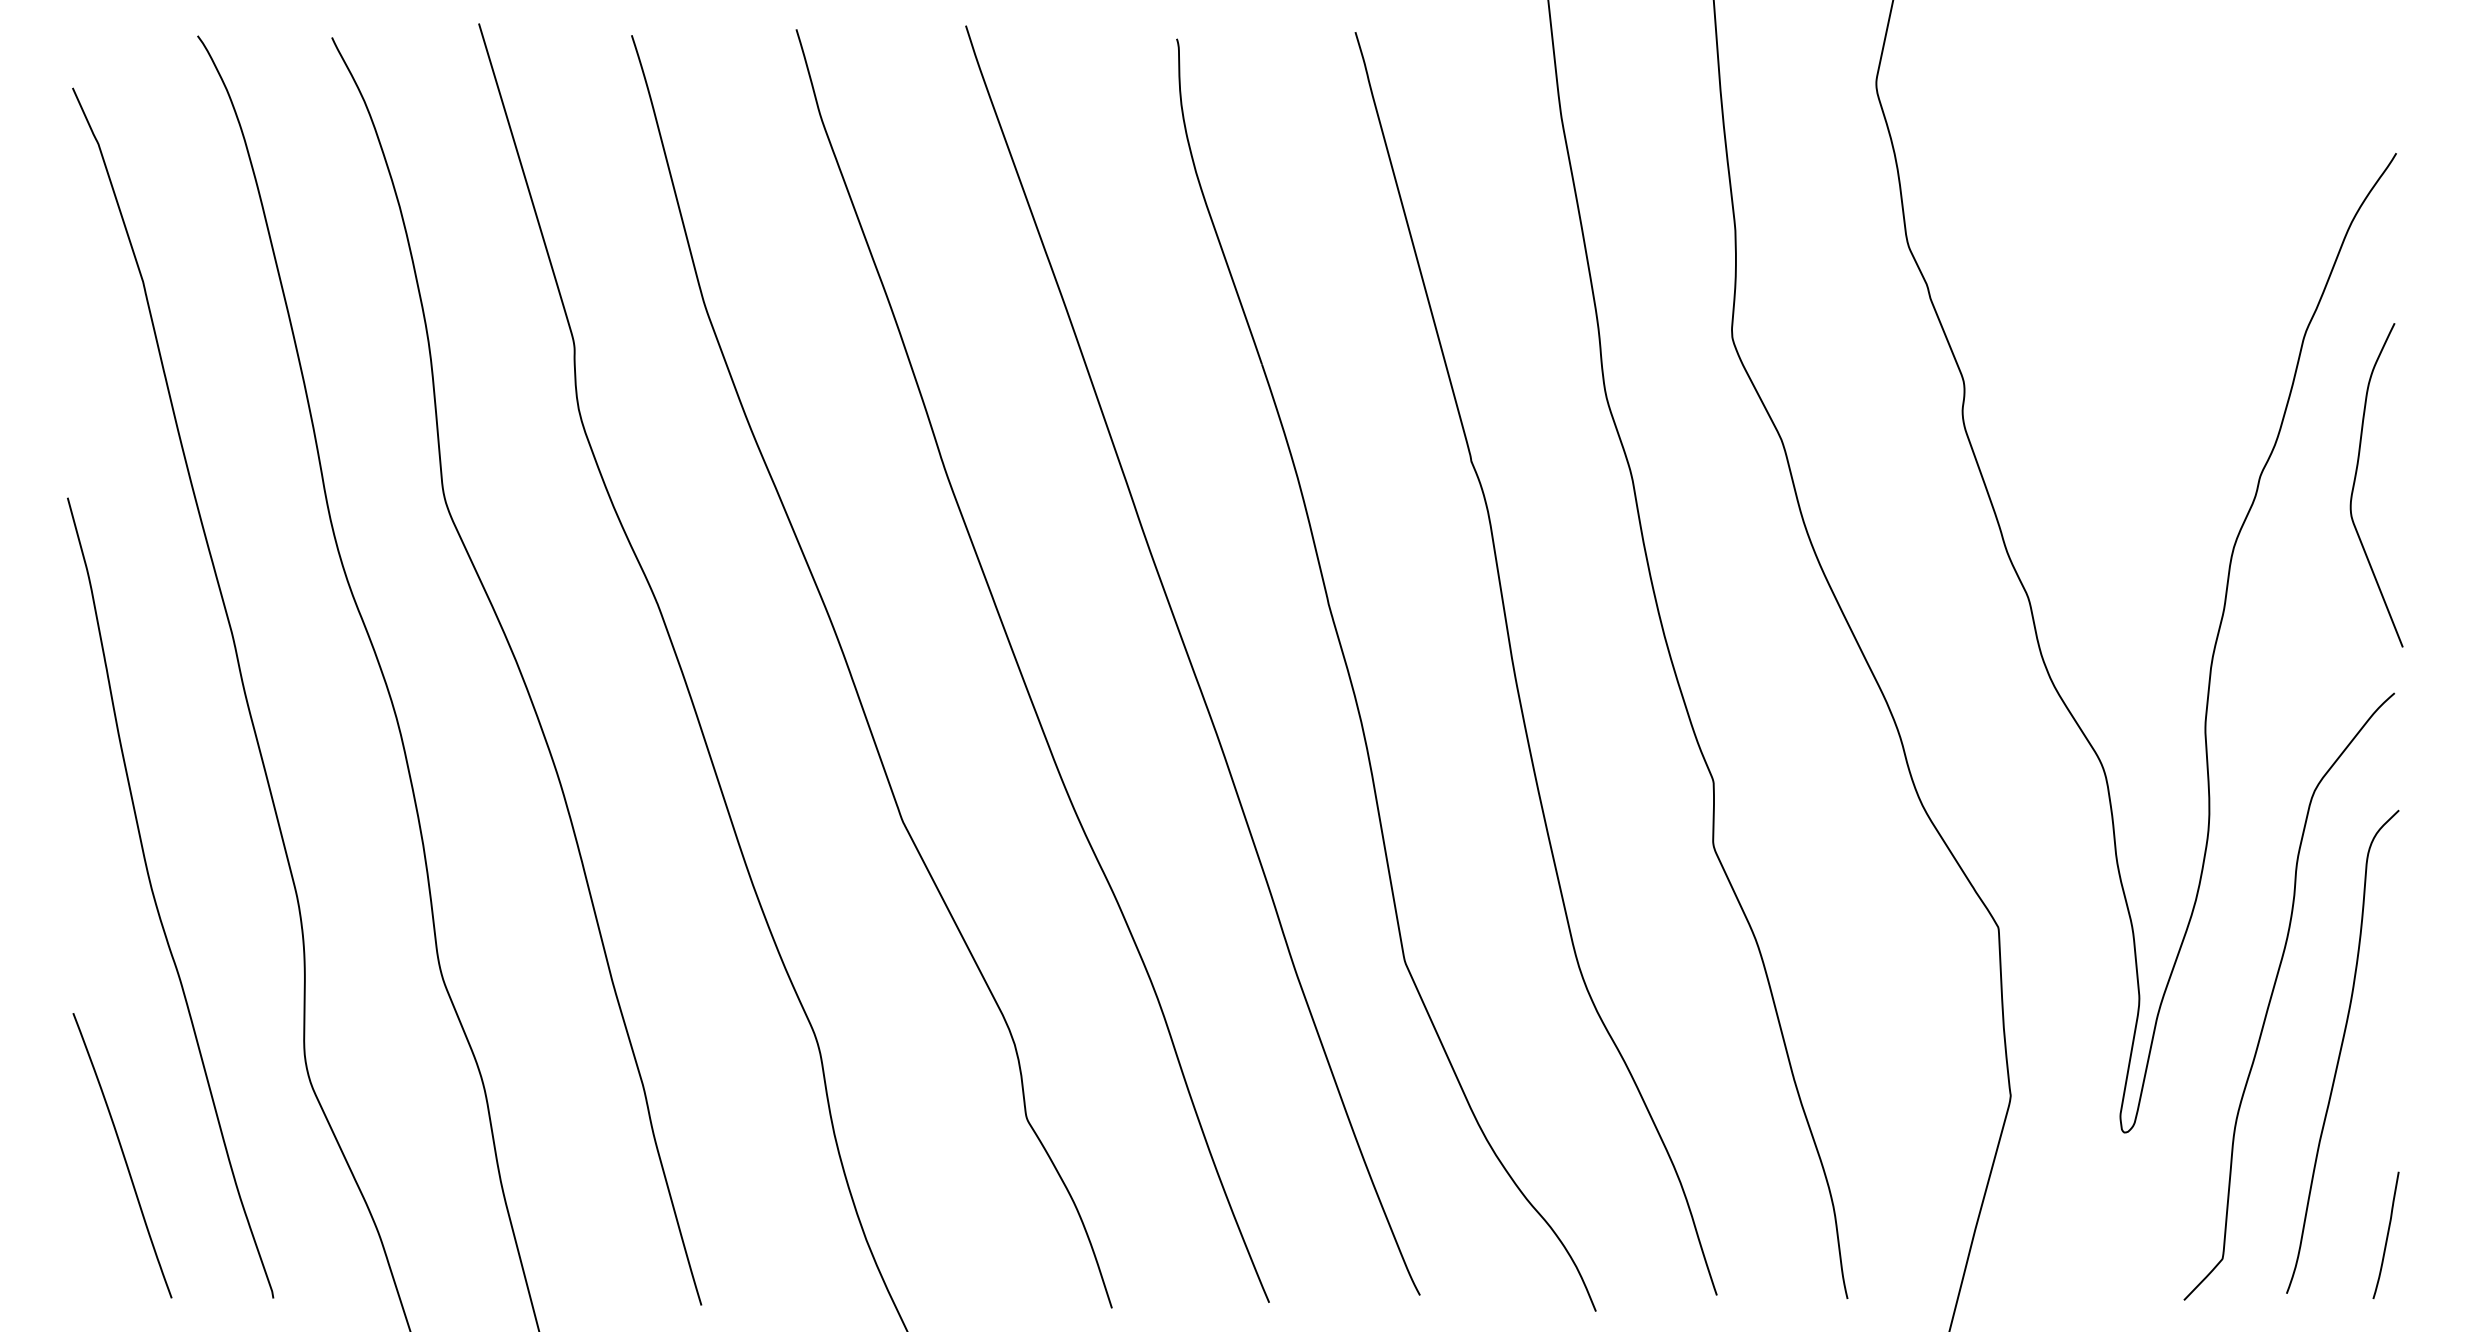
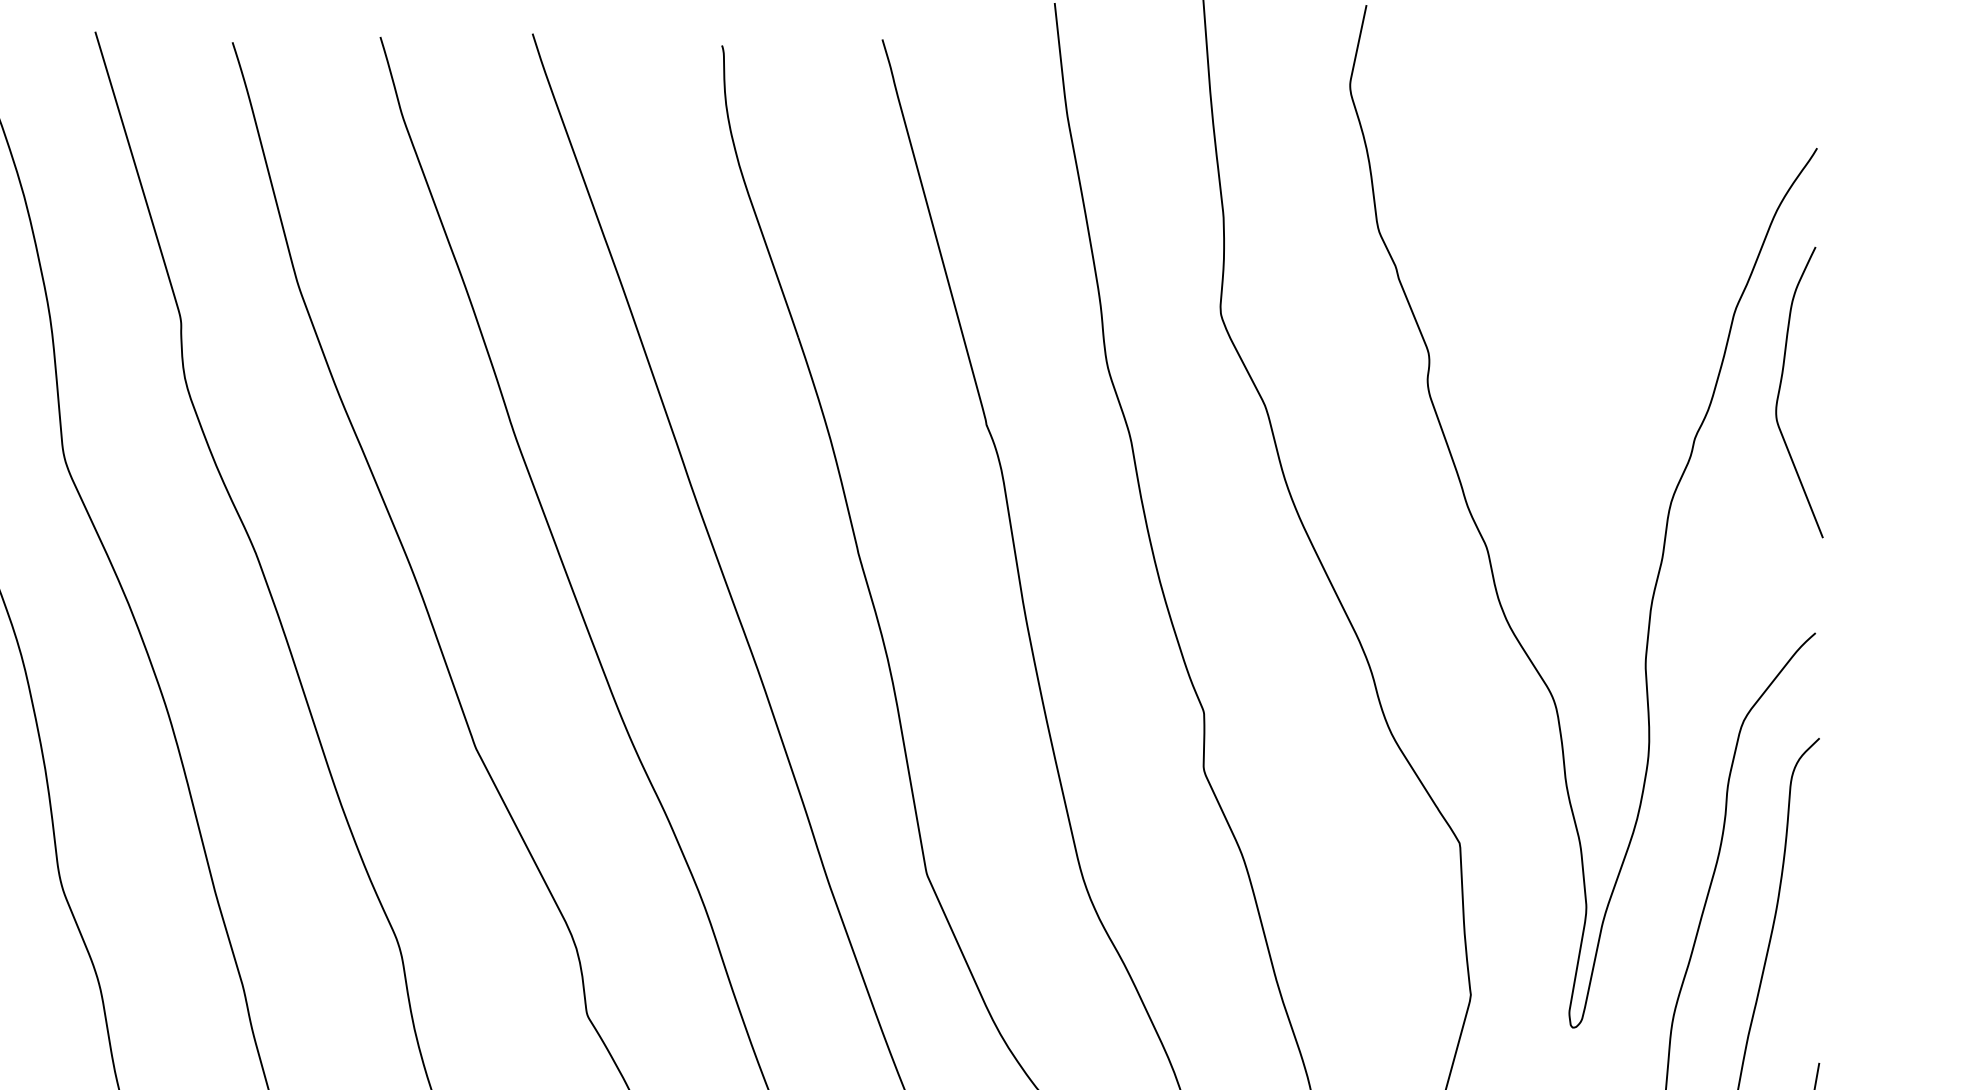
curve: (2355, 482) -> (1780, 390), moved

